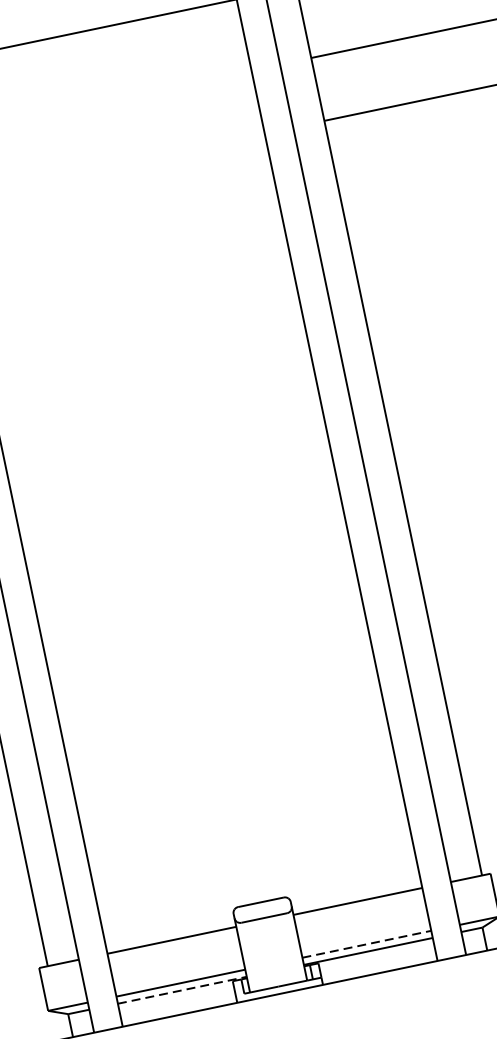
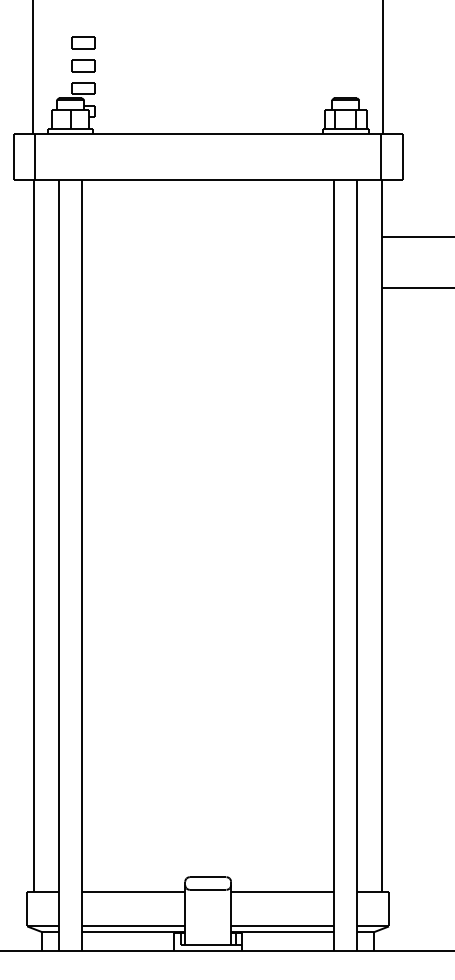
line: (366, 944) -> (282, 926), dashed -> solid
line: (182, 990) -> (133, 932), dashed -> solid

